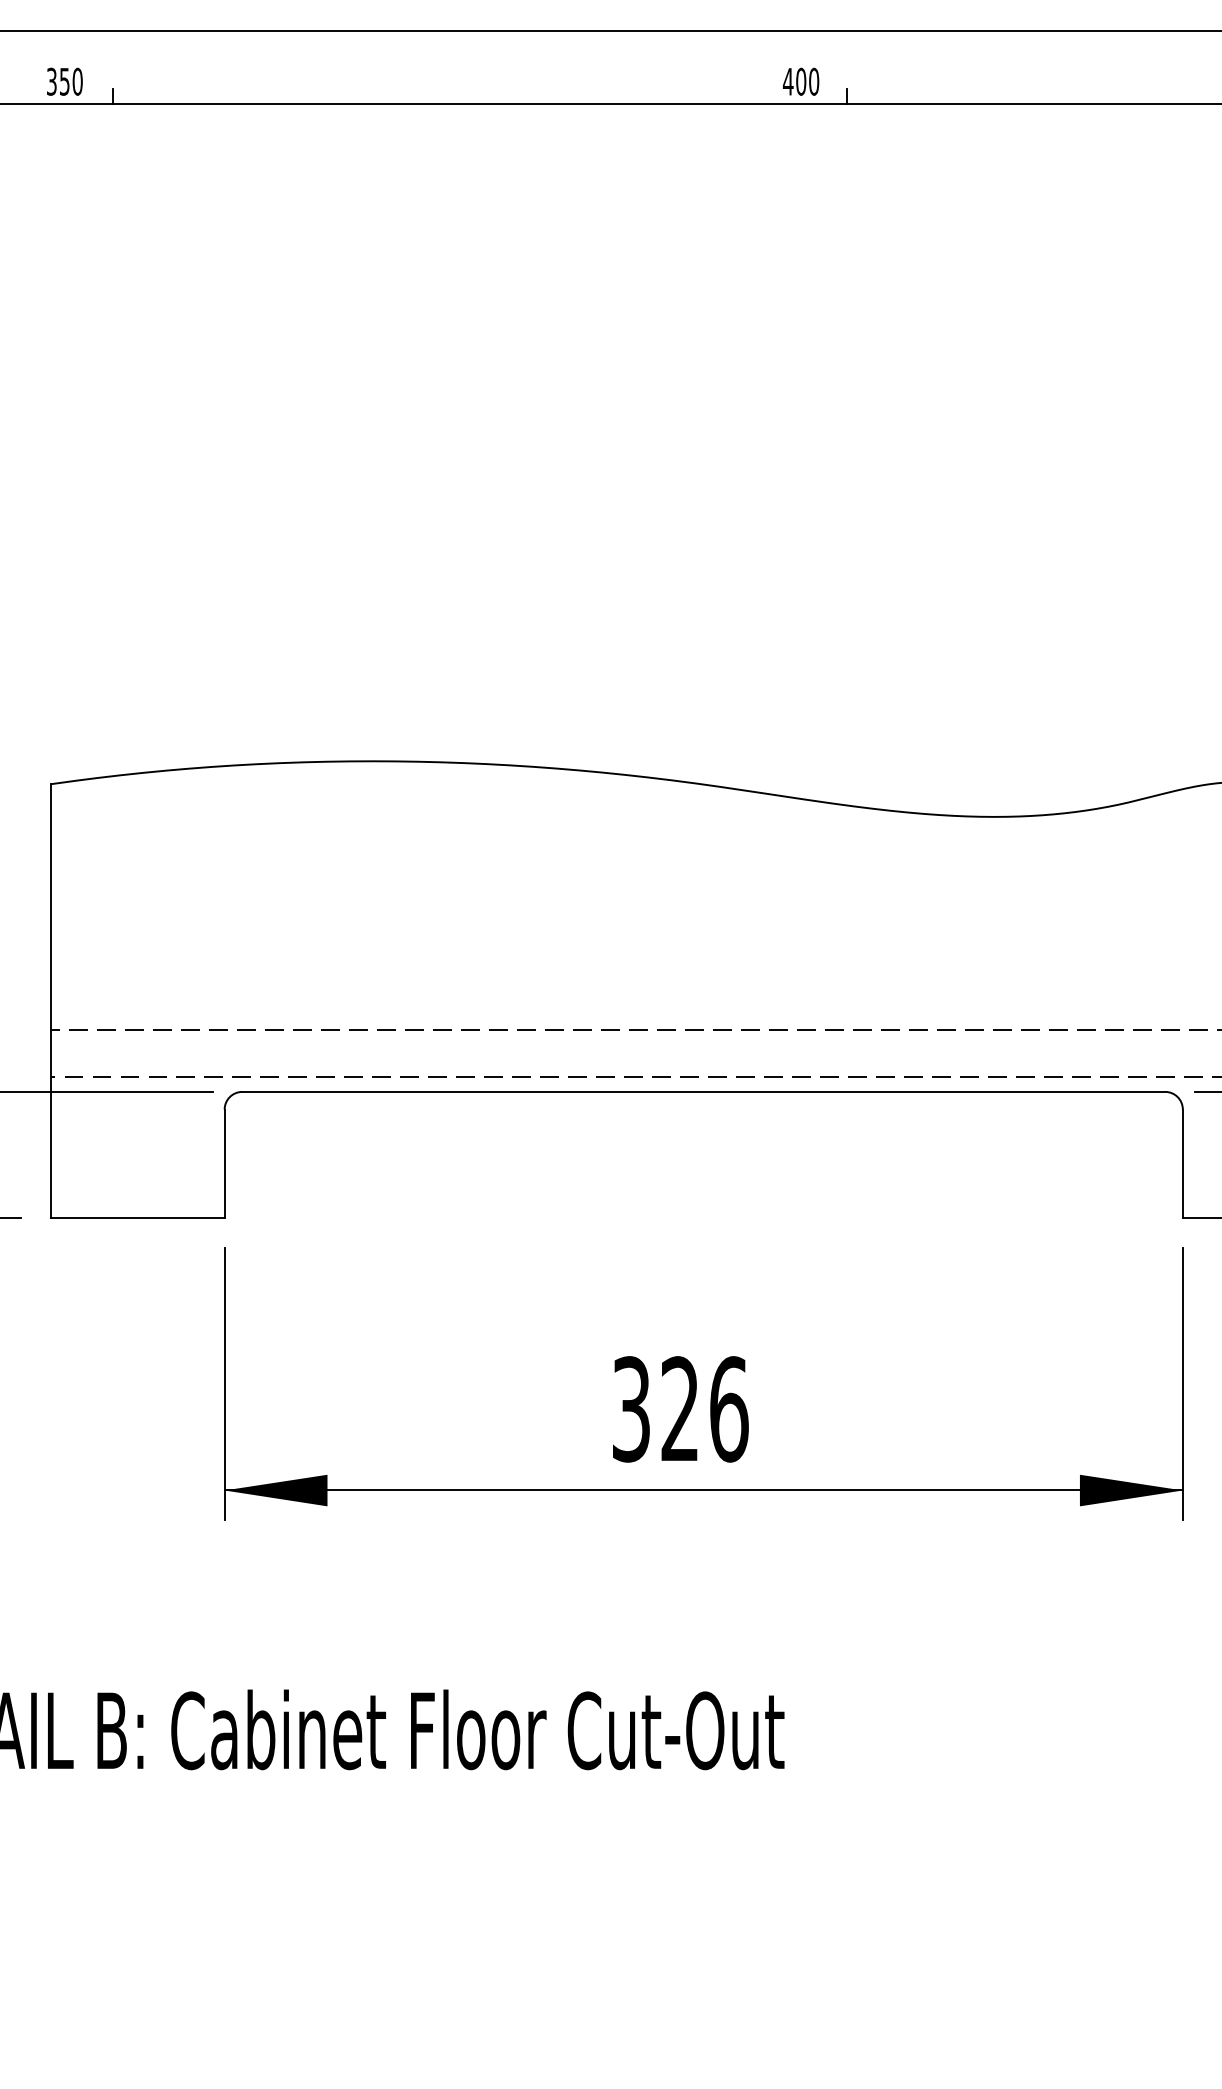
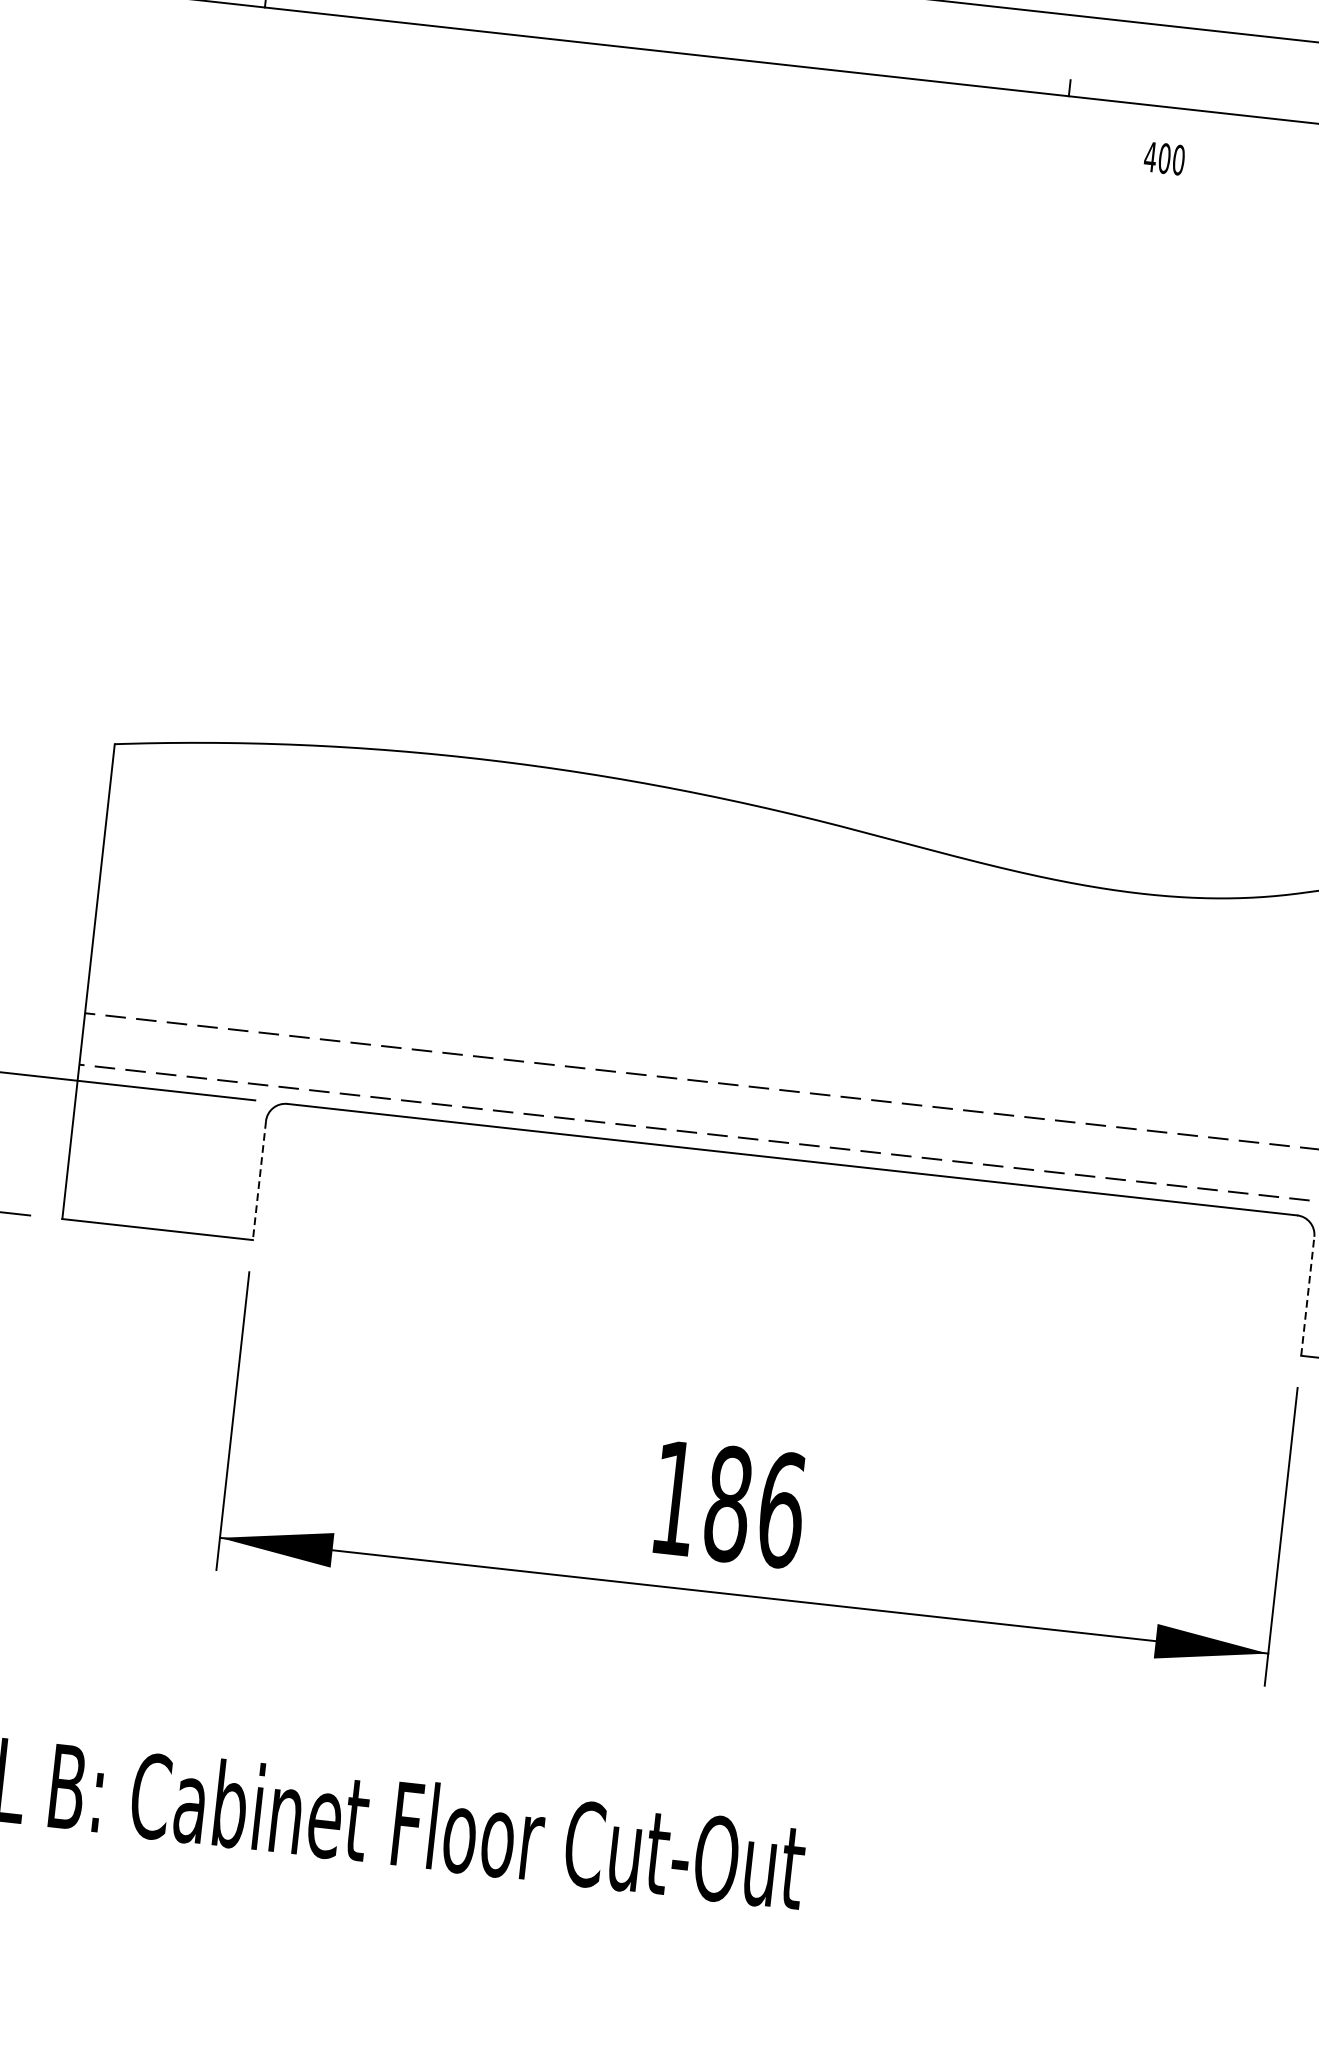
text: (801, 81) -> (1165, 158), moved
line: (1182, 1163) -> (1307, 1295), solid -> dashed
line: (224, 1164) -> (259, 1181), solid -> dashed
text: (656, 1409) -> (702, 1501), 326 -> 186

